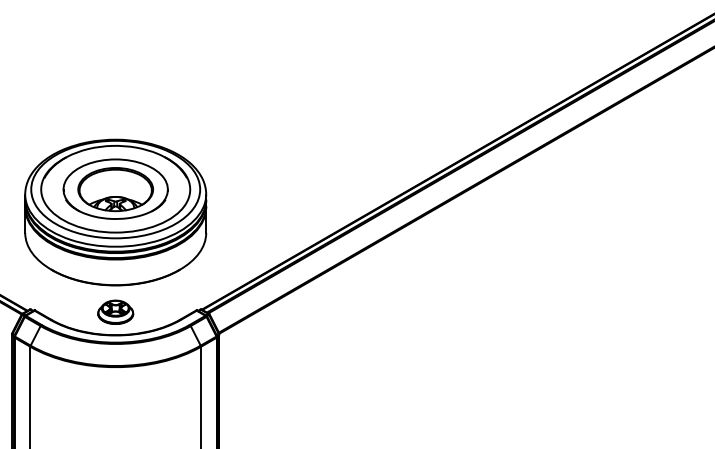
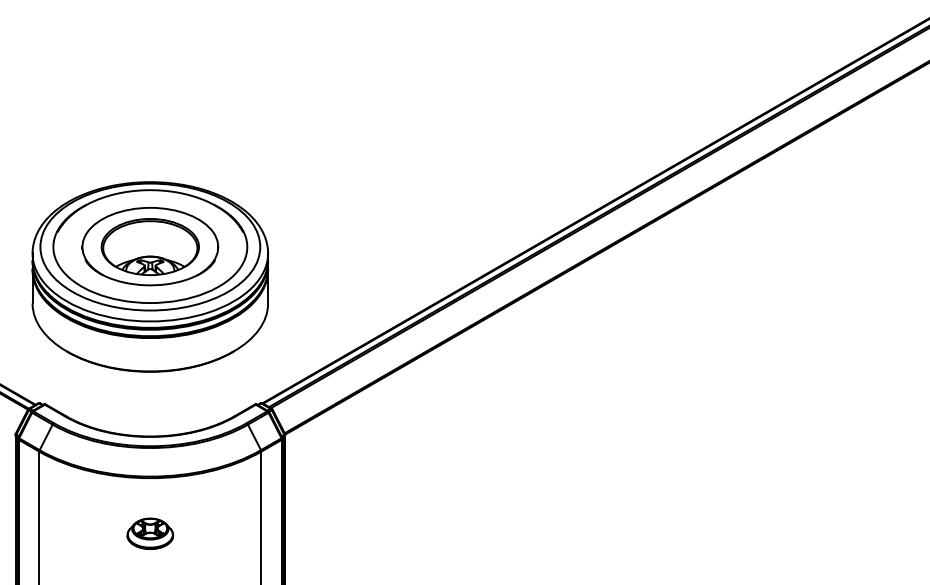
part: (115, 312) -> (149, 533), moved

